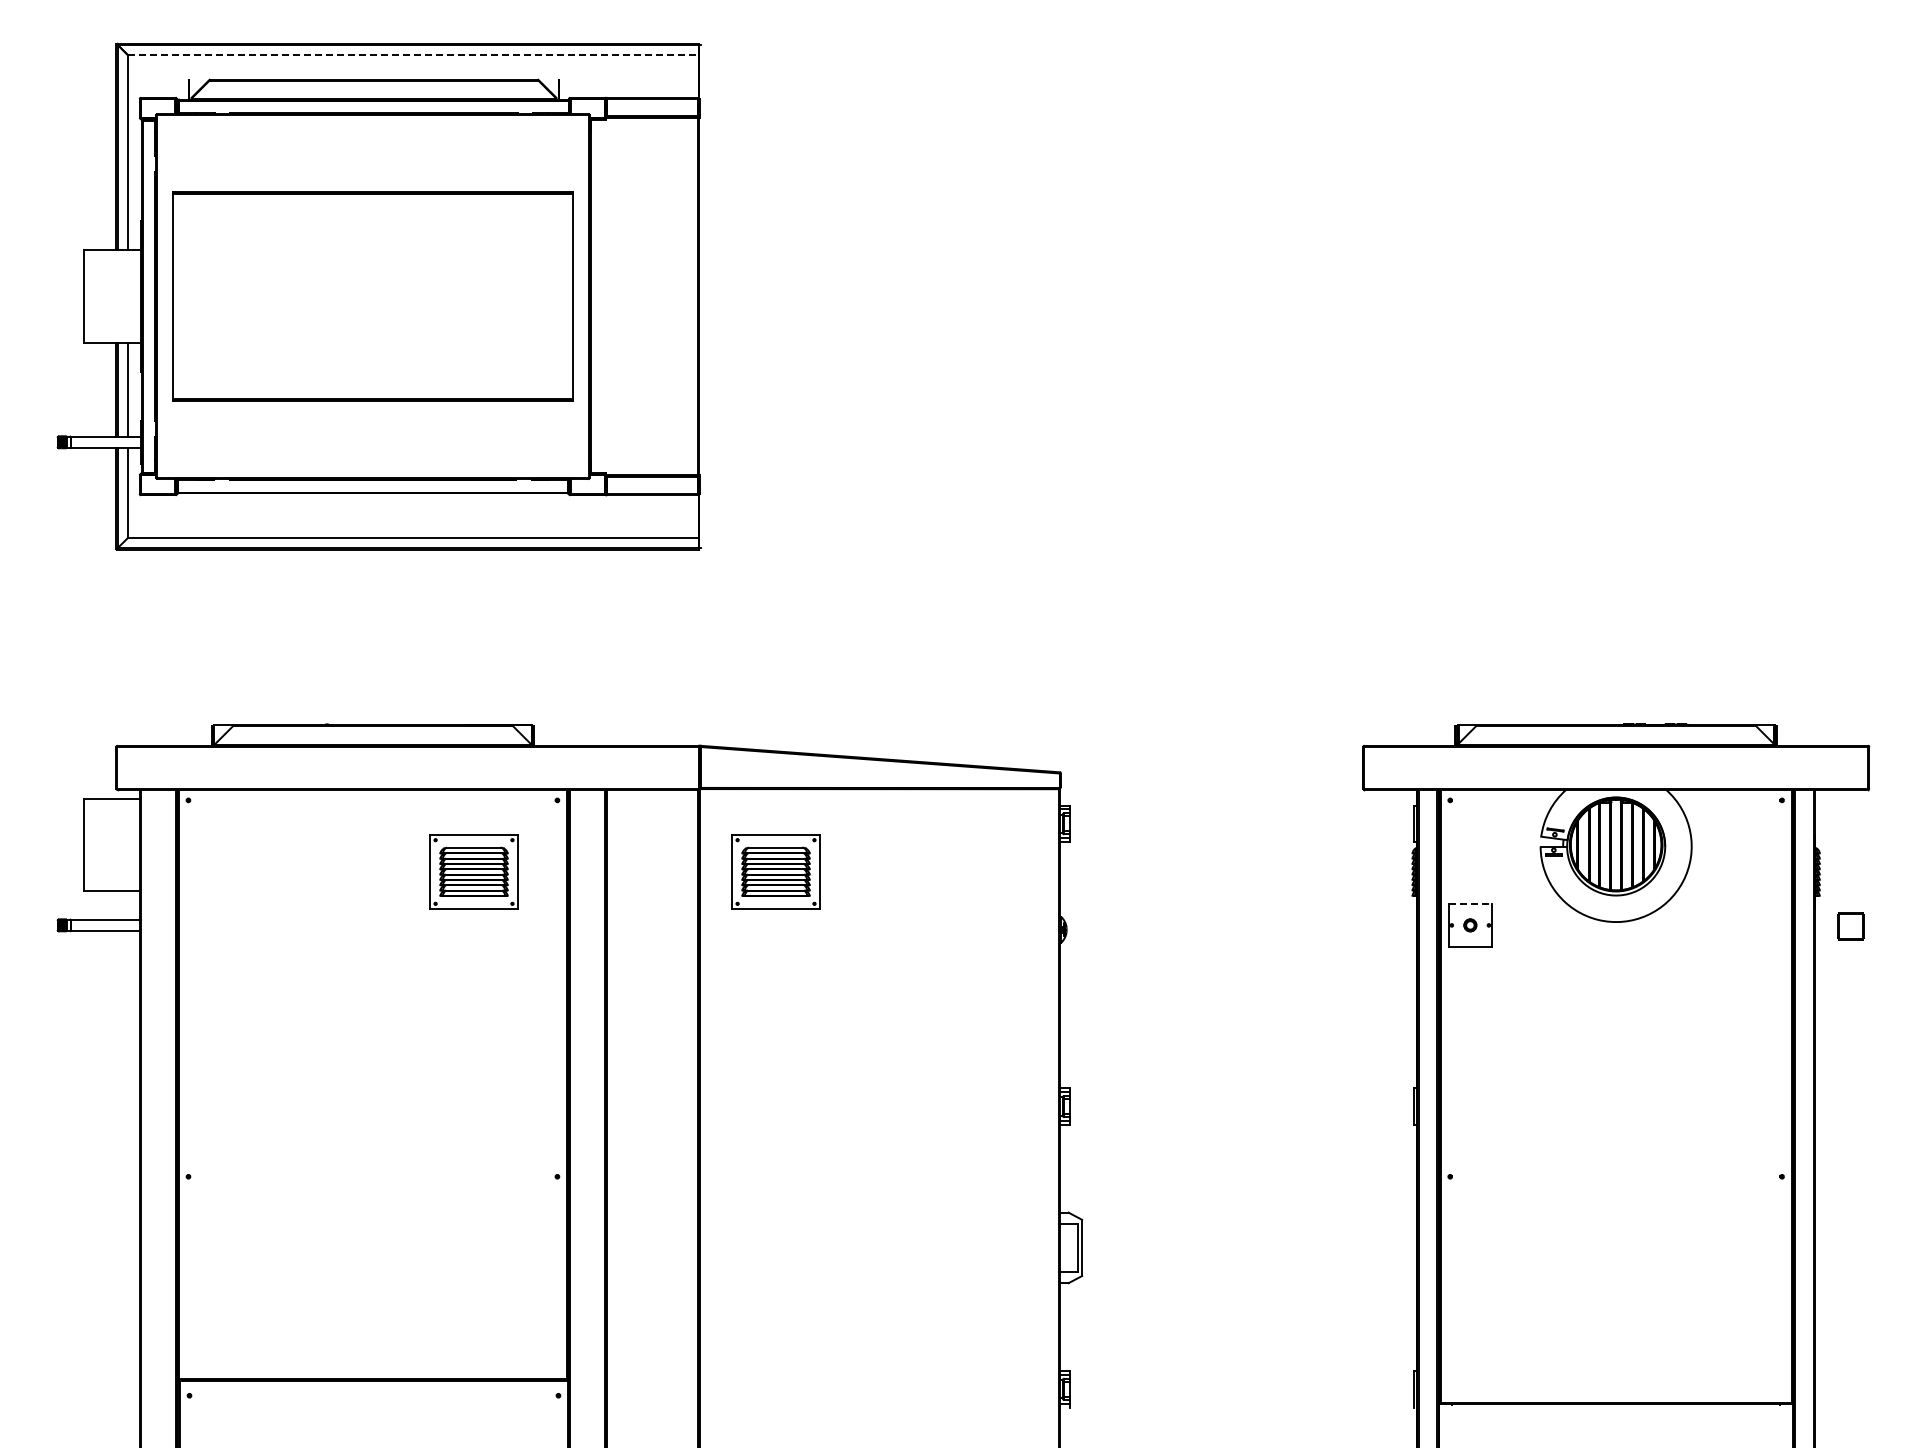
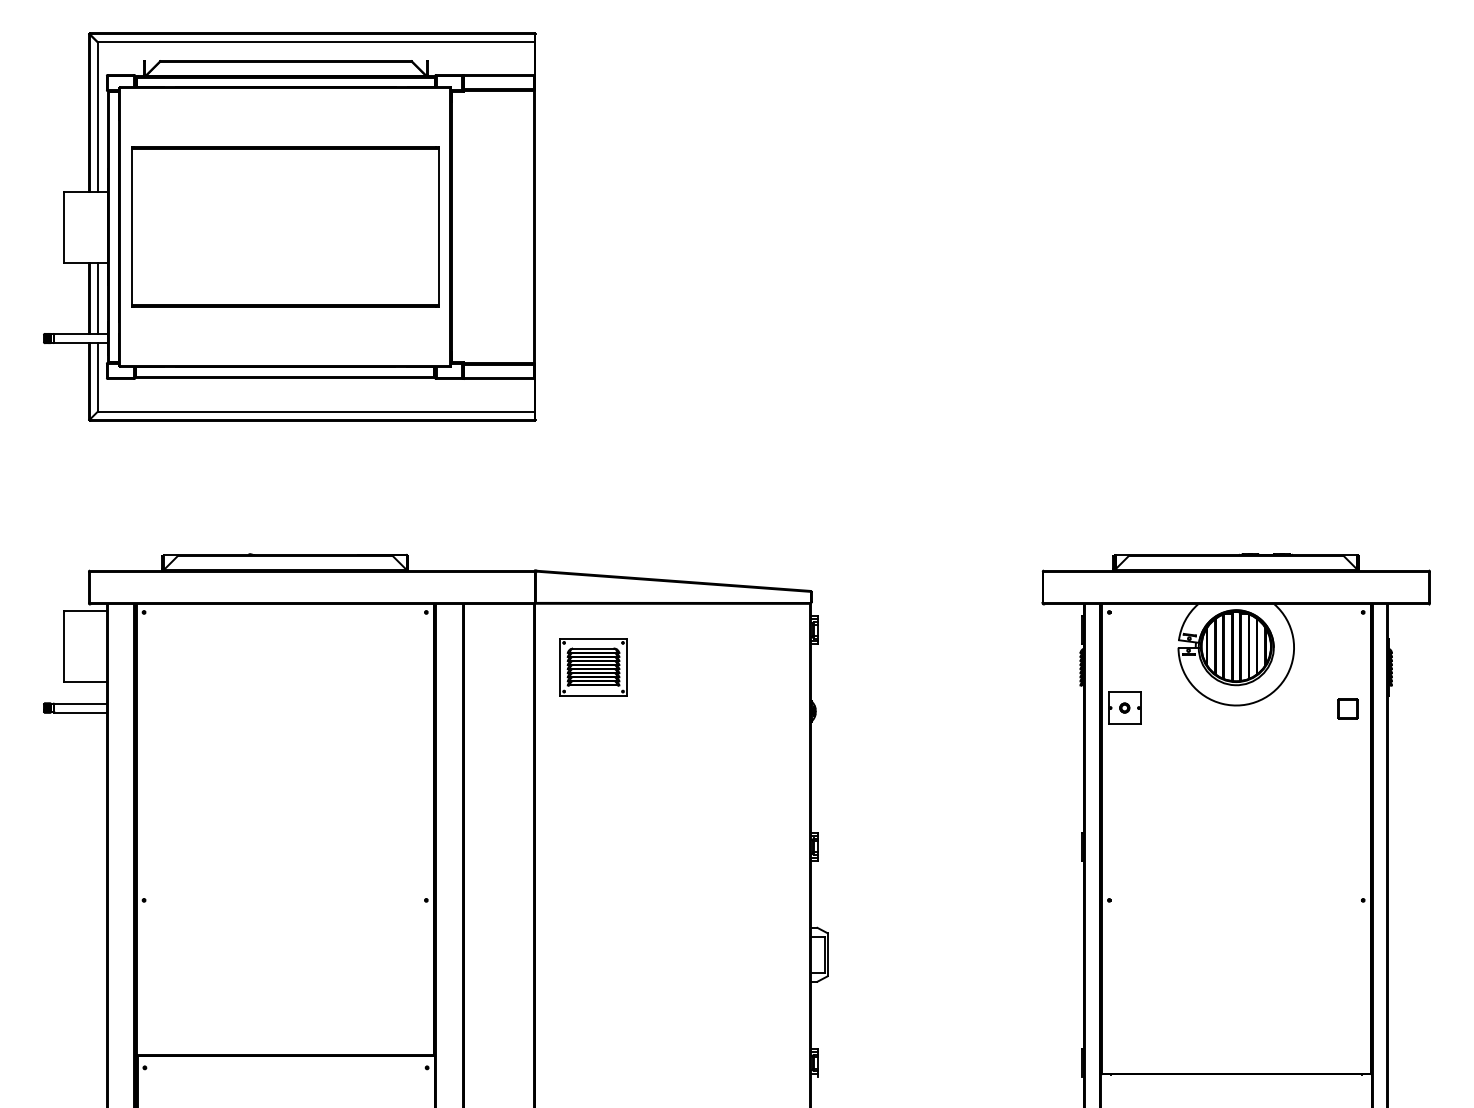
line: (413, 54) -> (316, 41), dashed -> solid
part: (473, 871) -> (362, 666), removed
line: (1470, 904) -> (1124, 692), dashed -> solid
part: (1850, 926) -> (1347, 708), moved

